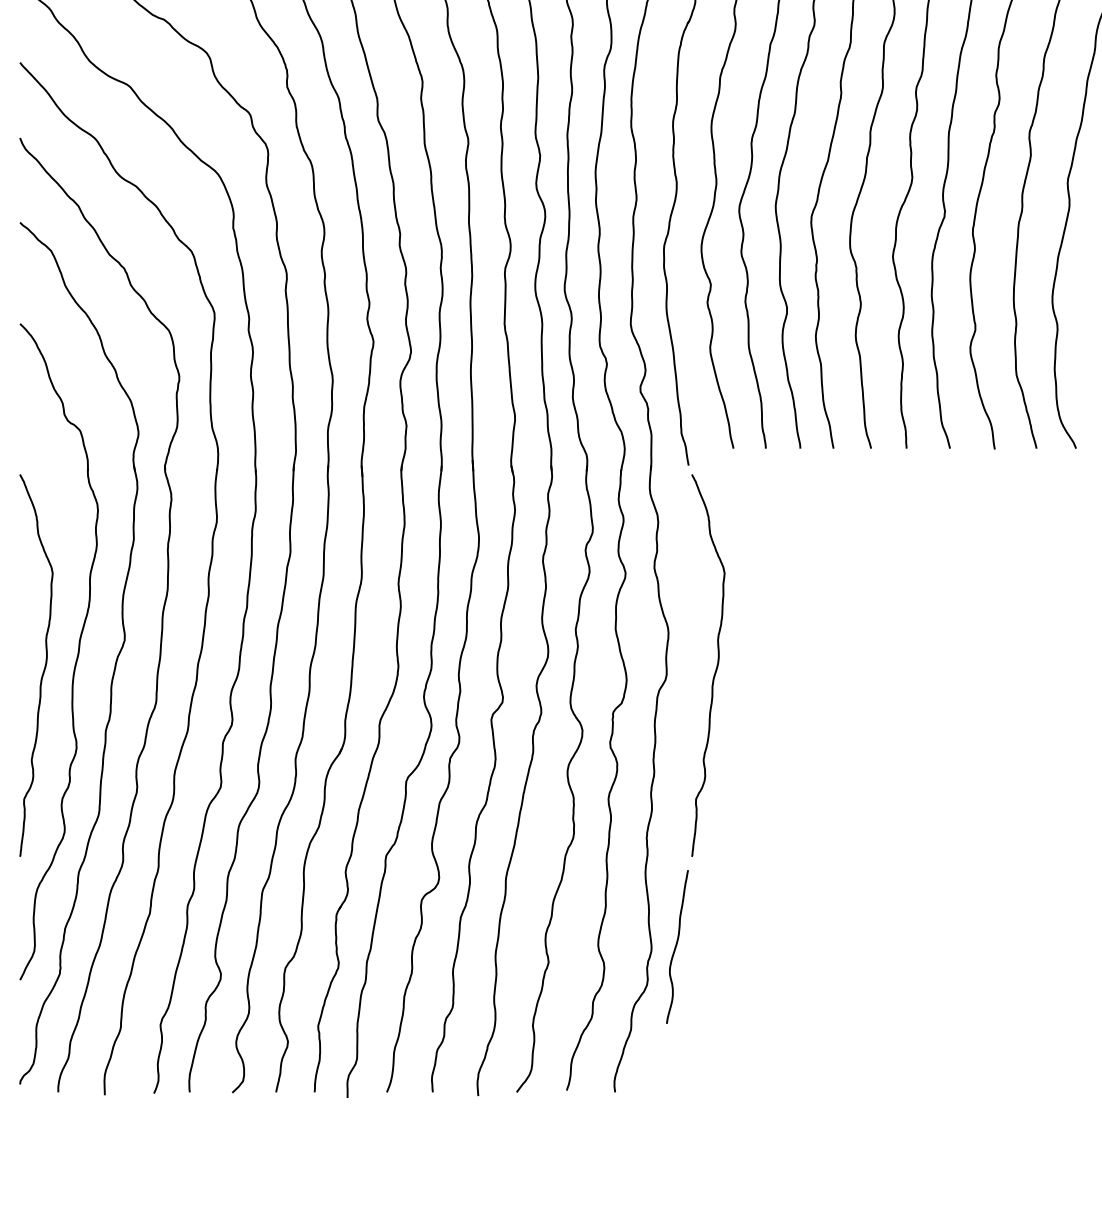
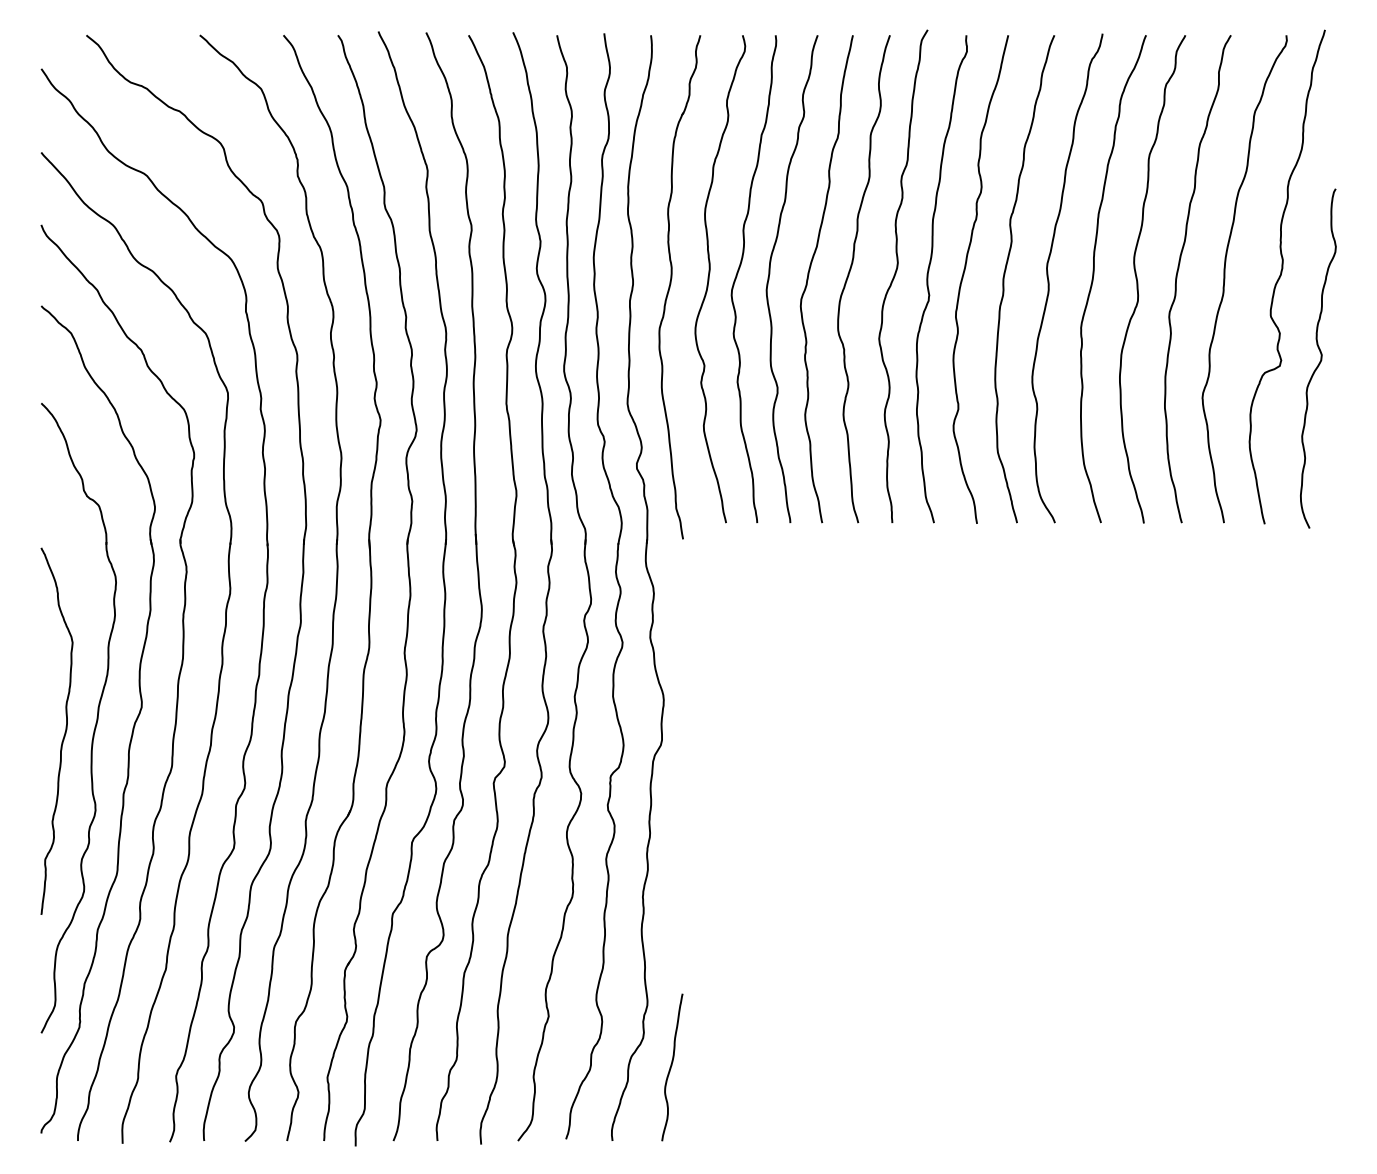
curve: (716, 666) -> (709, 732), removed
curve: (676, 947) -> (671, 1067), moved

